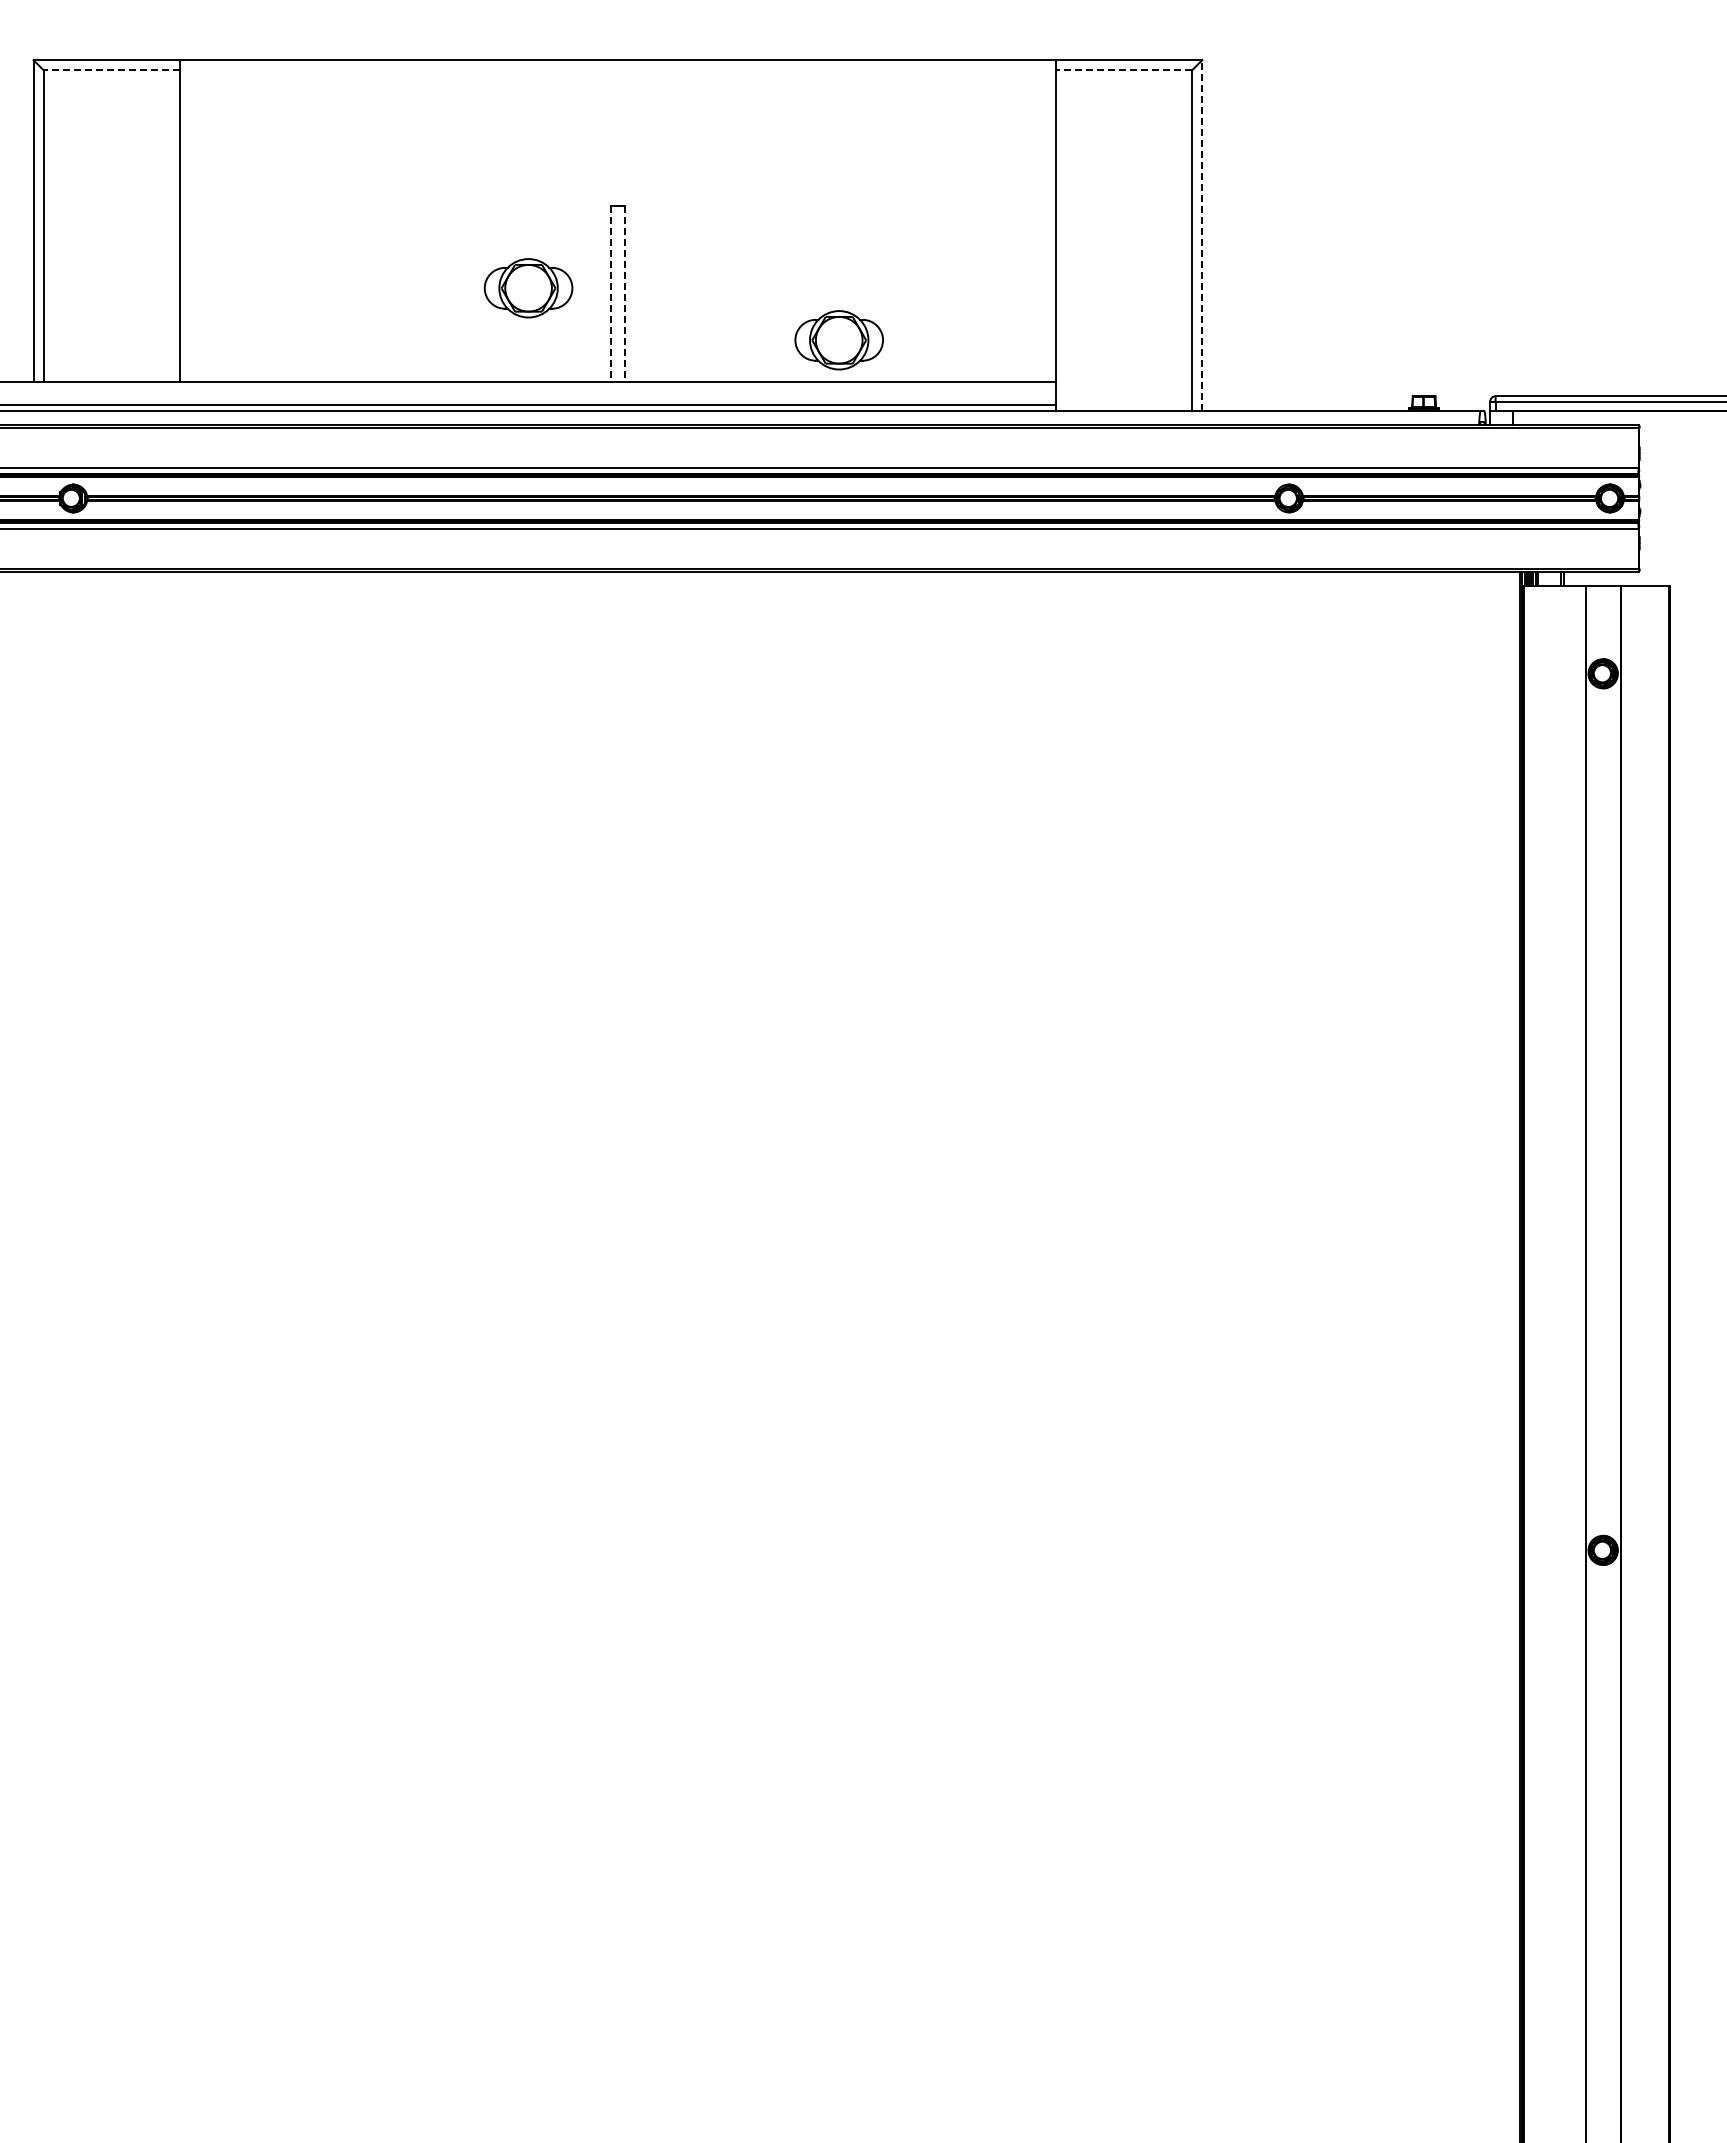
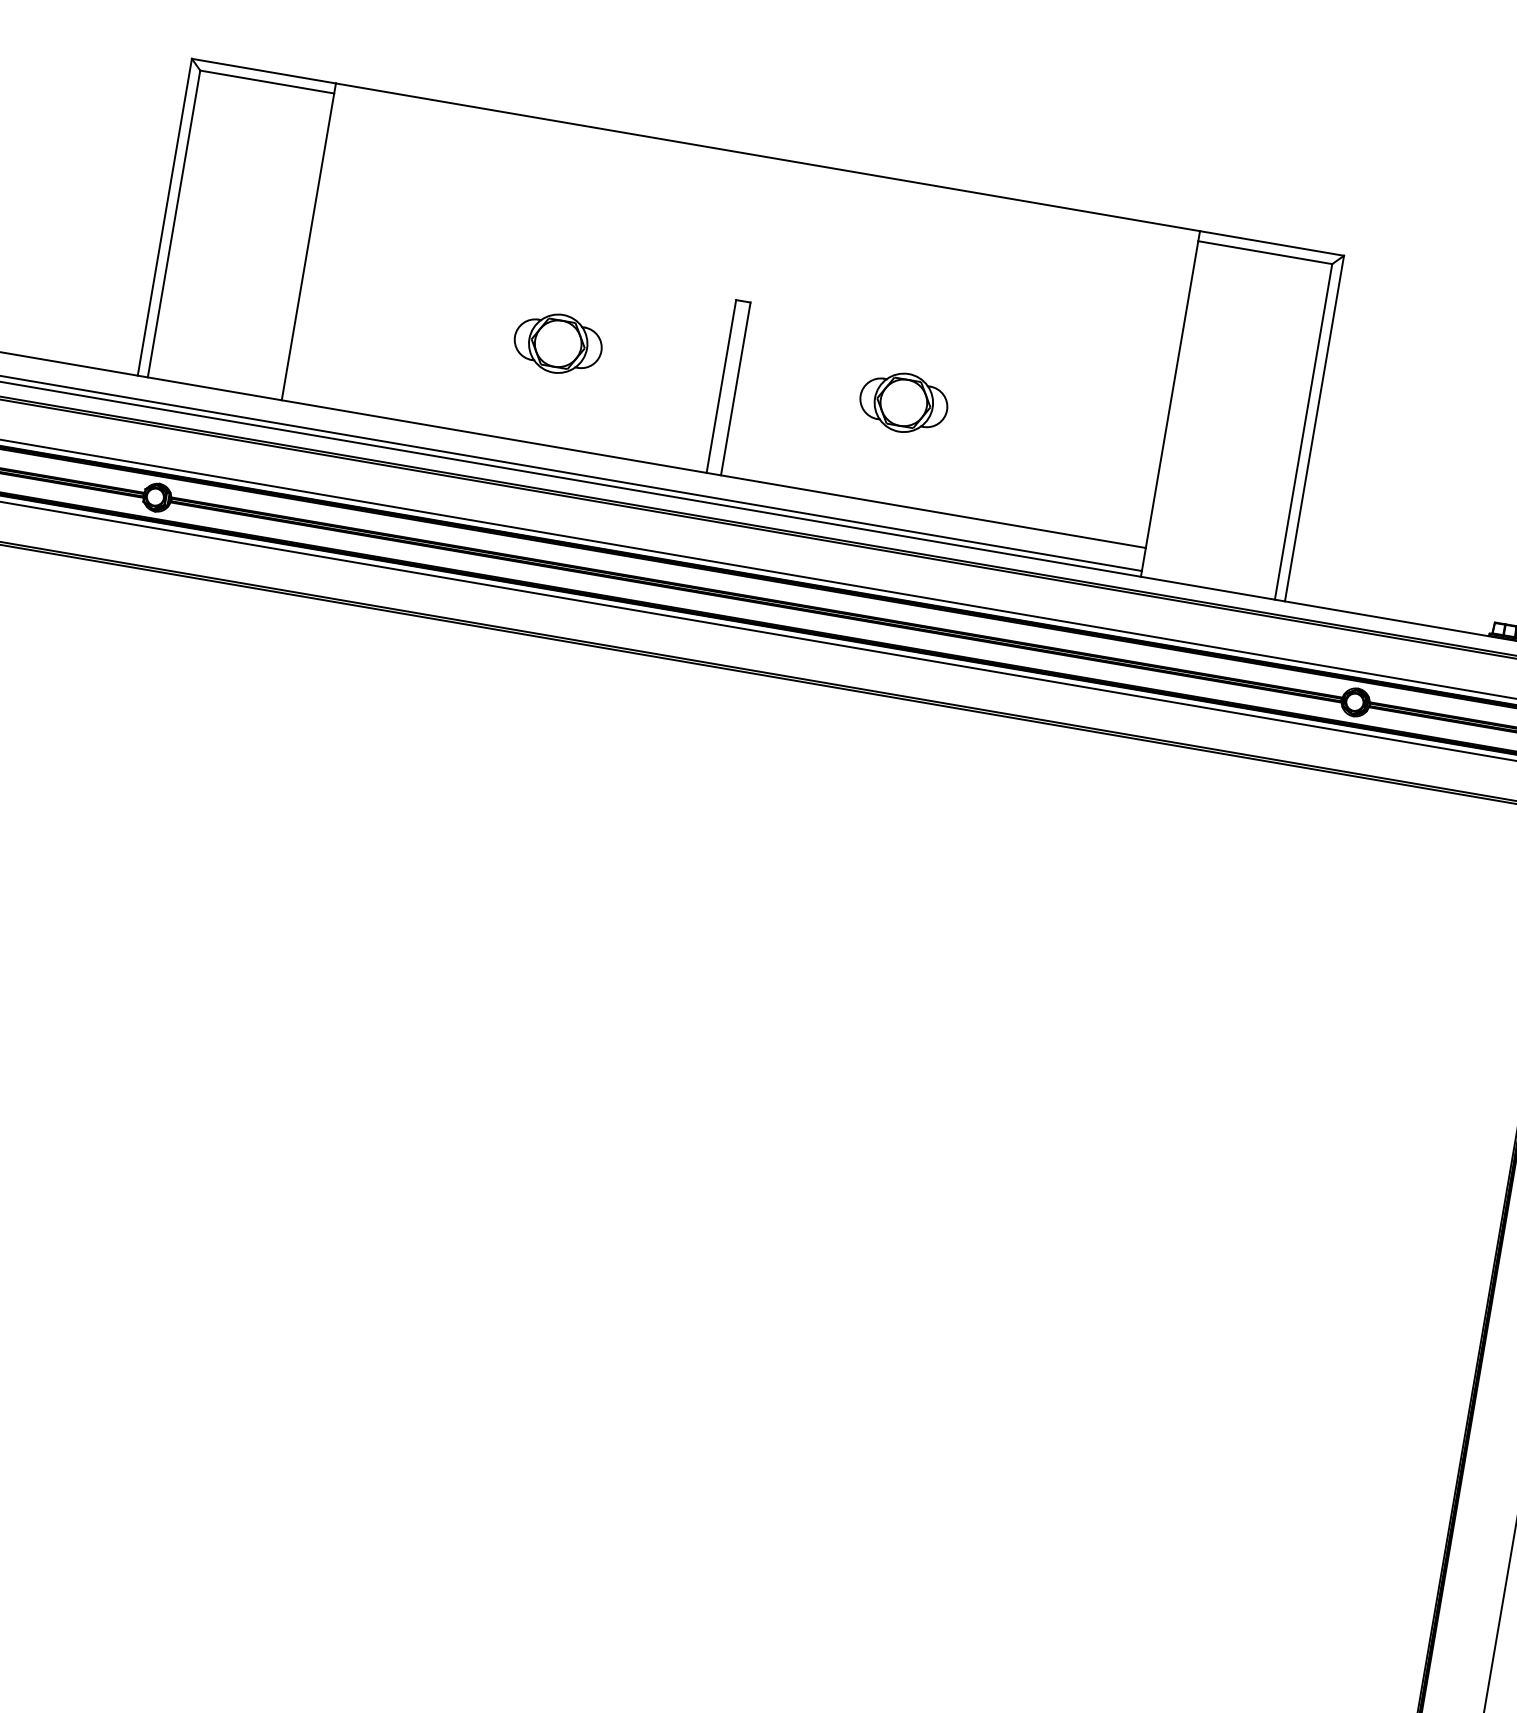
line: (111, 70) -> (267, 82), dashed -> solid
line: (1124, 70) -> (1265, 252), dashed -> solid
line: (1202, 234) -> (1314, 427), dashed -> solid
part: (528, 288) -> (558, 343), moved
line: (610, 293) -> (721, 386), dashed -> solid
line: (625, 293) -> (736, 388), dashed -> solid
part: (838, 340) -> (903, 402), moved

